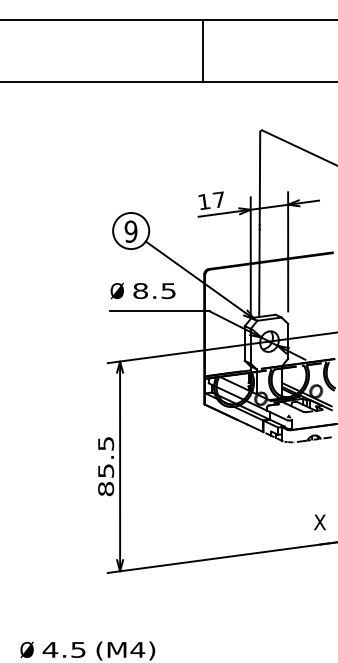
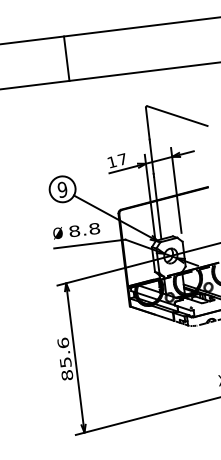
line: (203, 50) -> (67, 58), moved
text: (168, 291) -> (94, 229), 8.5 -> 8.8
text: (106, 443) -> (63, 342), 85.5 -> 85.6

